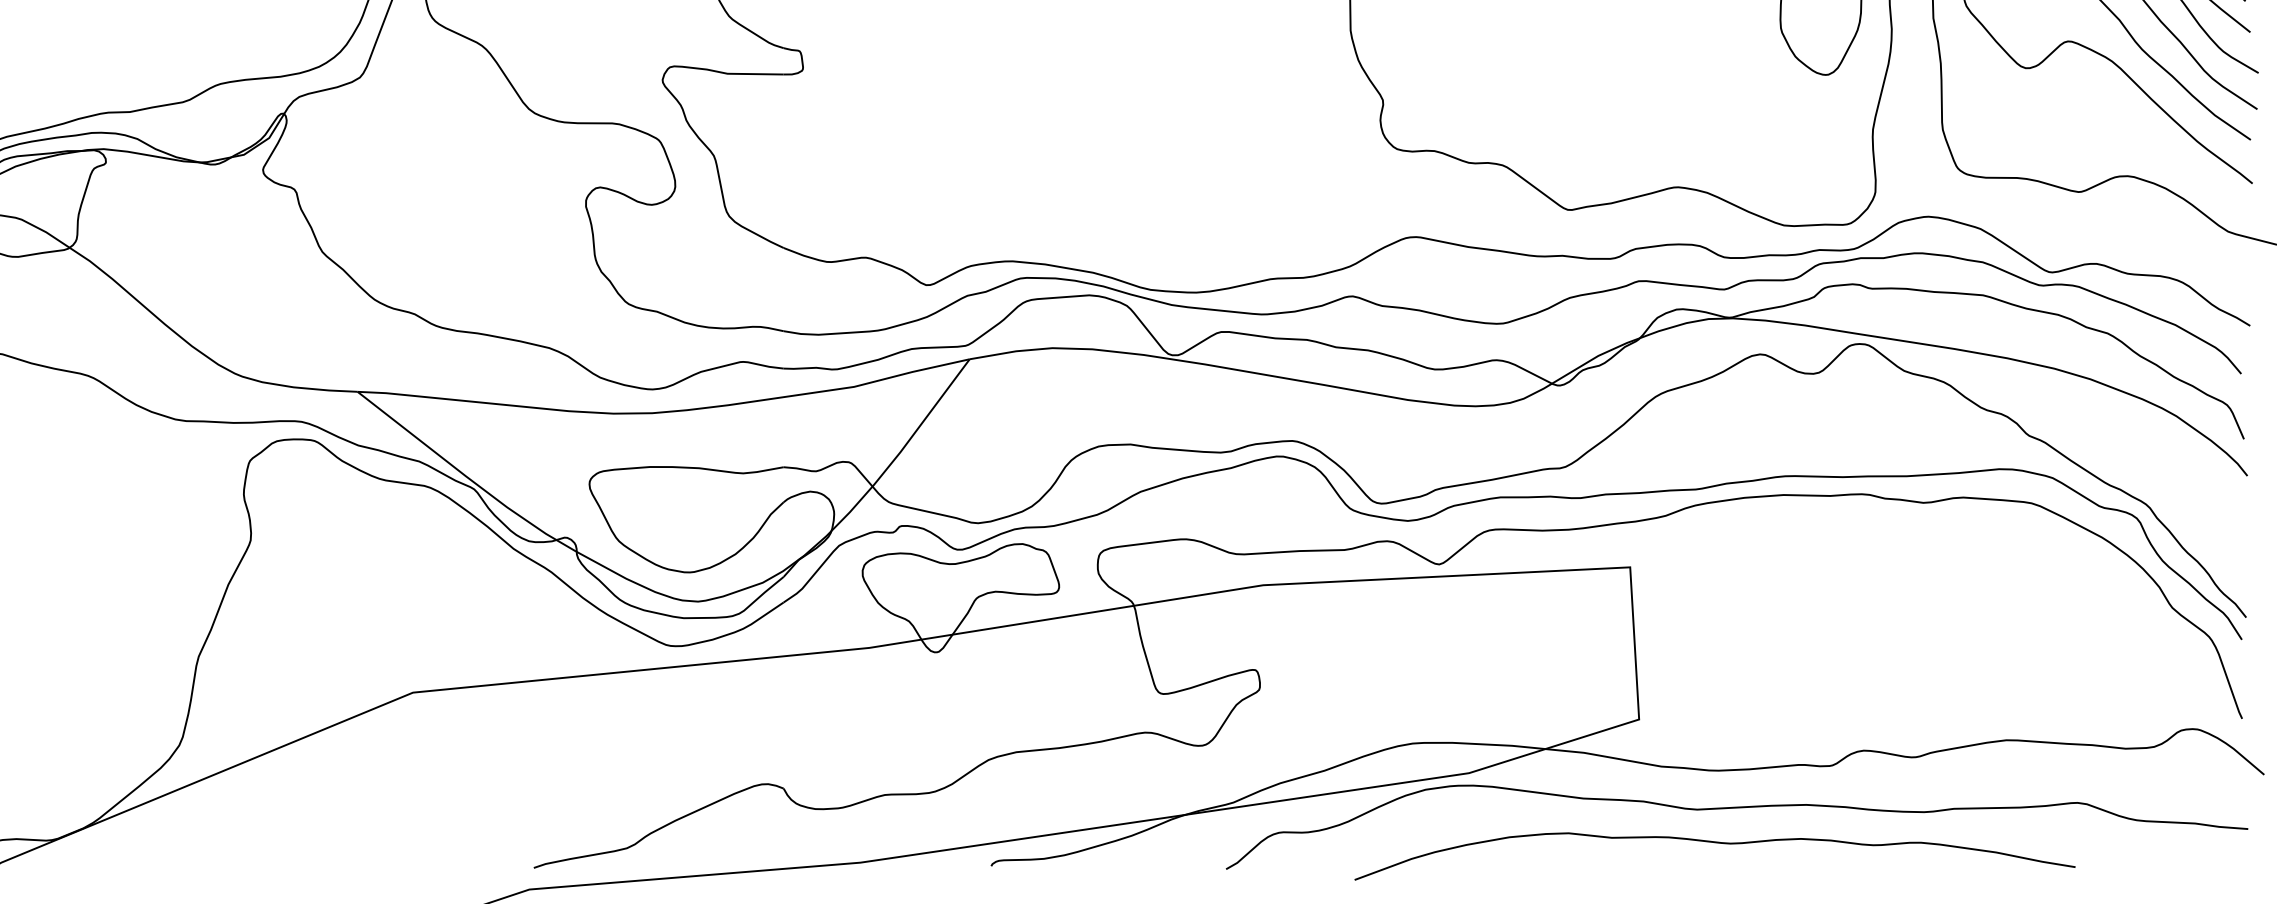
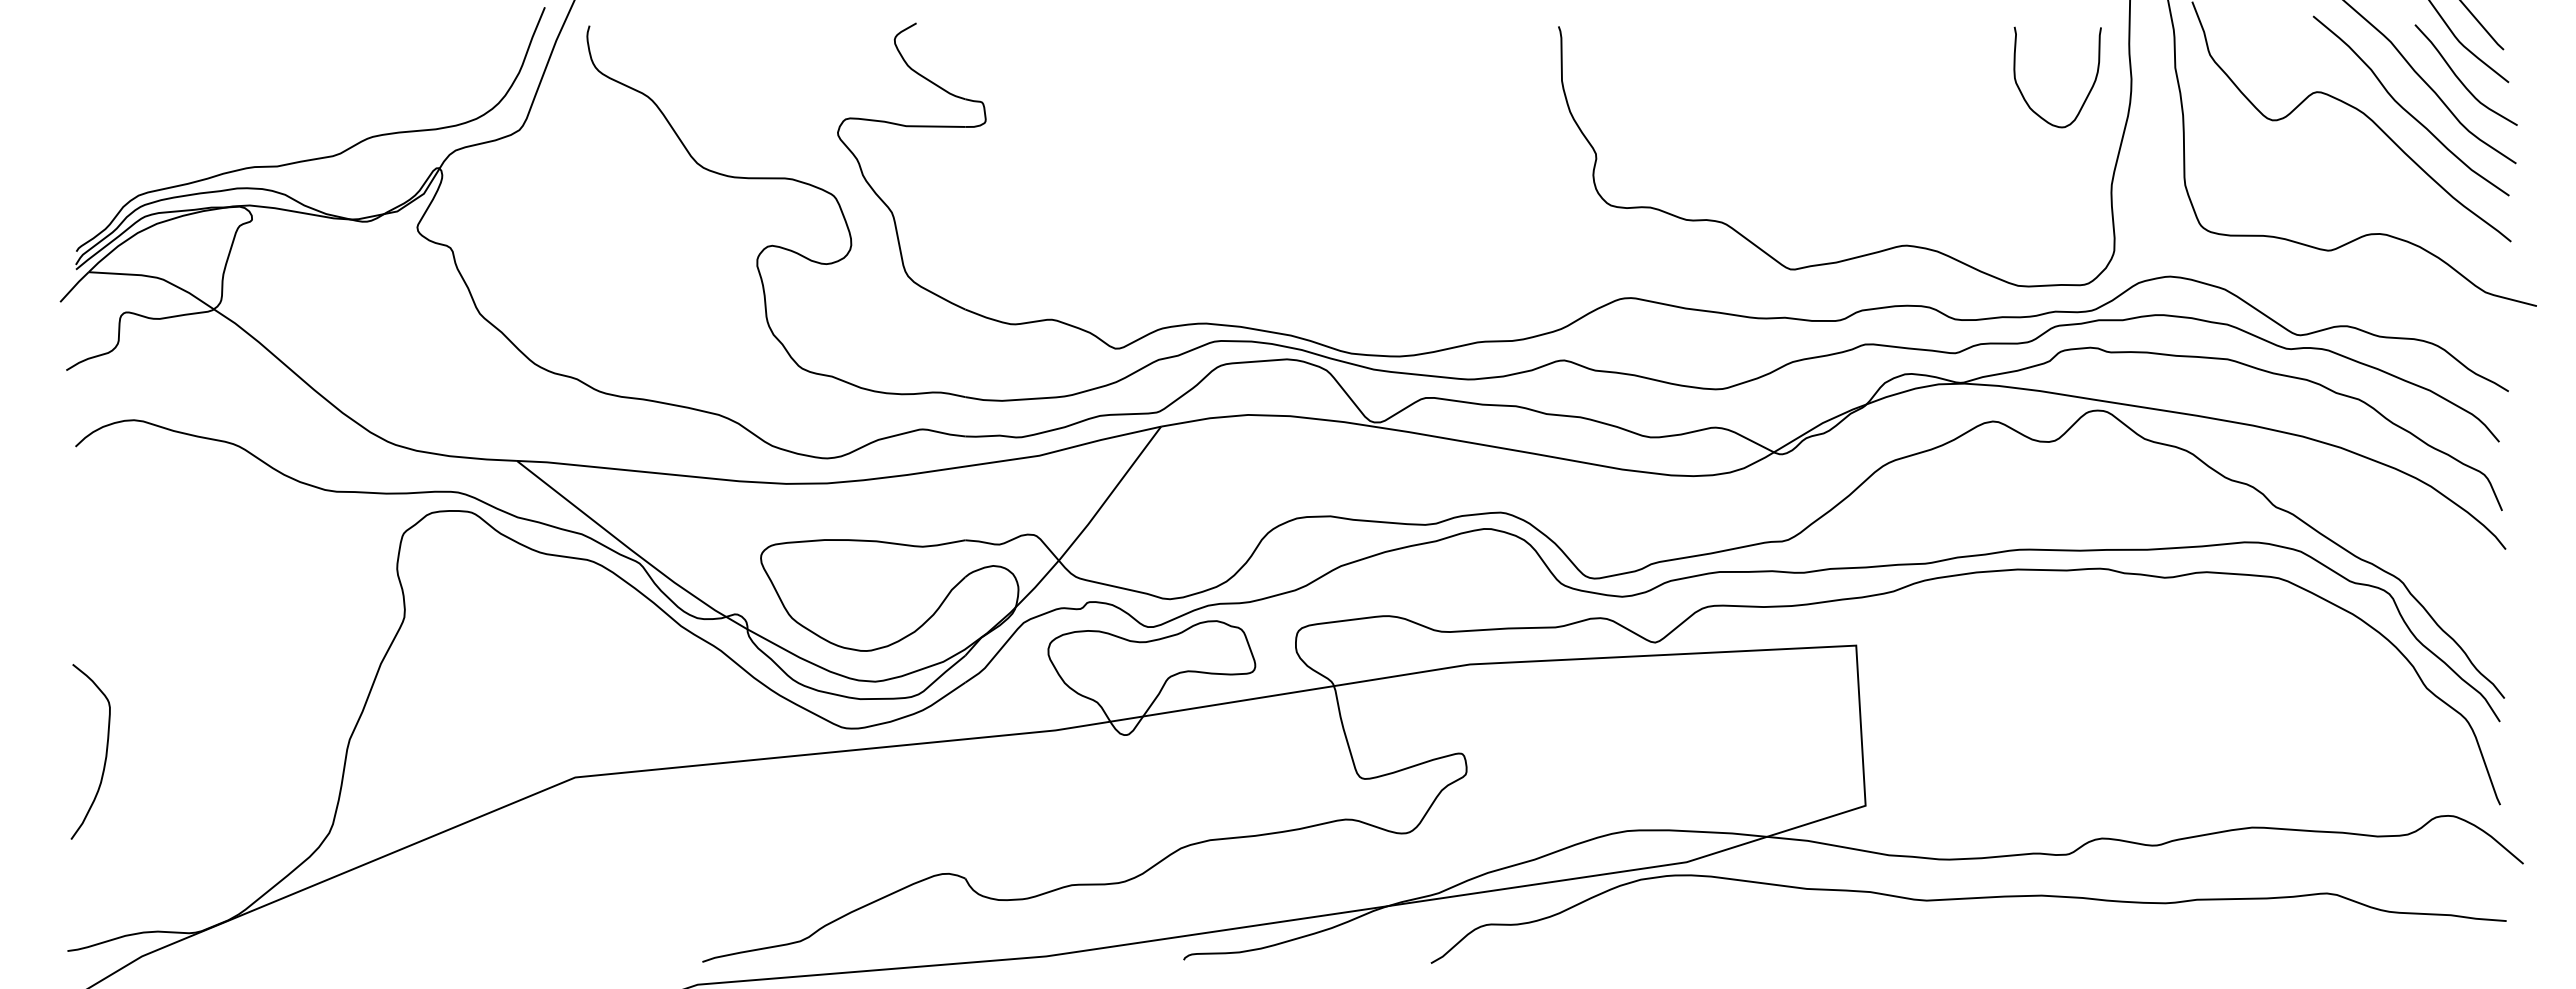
curve: (1716, 843) -> (1947, 936), removed

